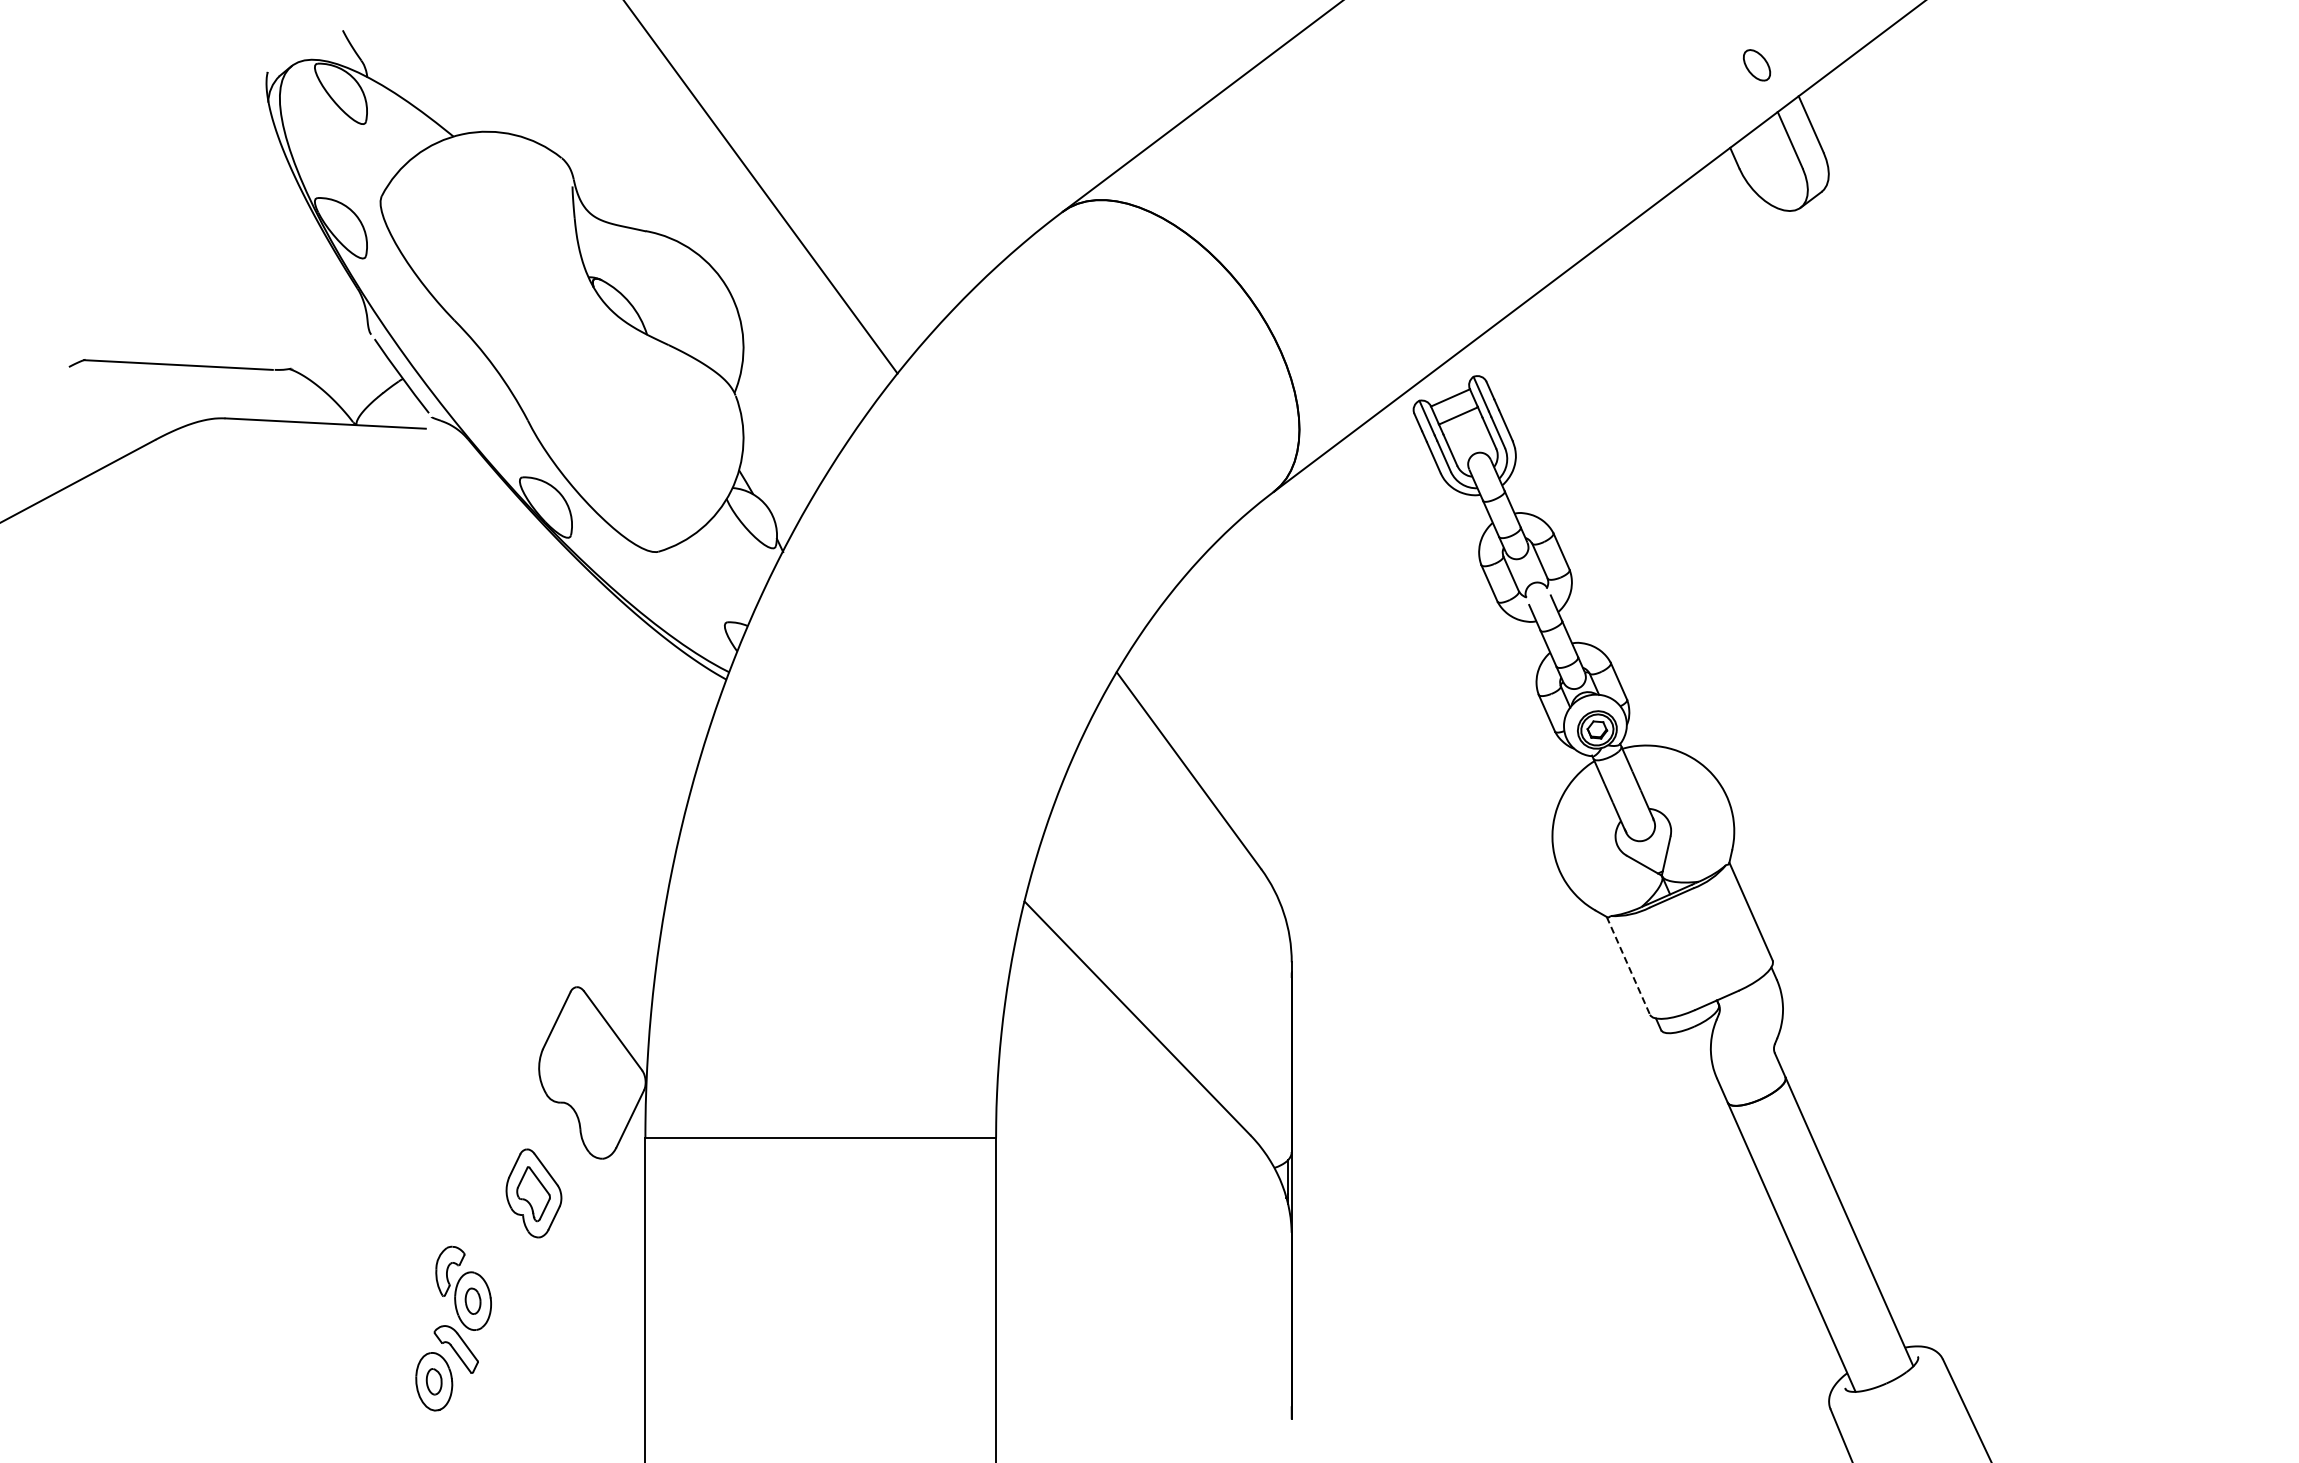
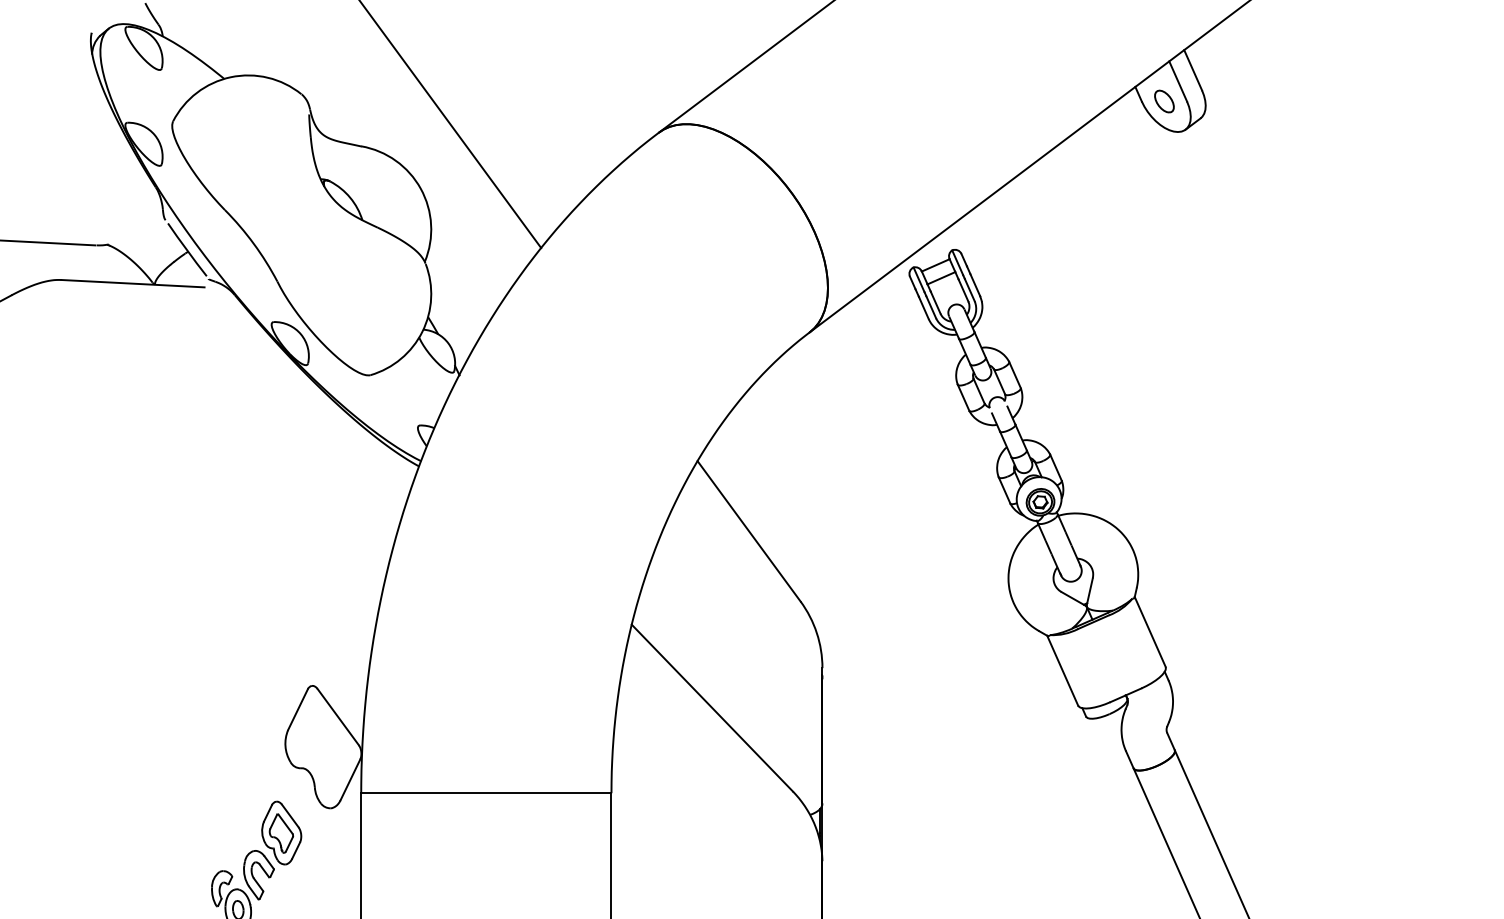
part: (1756, 65) -> (1164, 101), moved
line: (1628, 965) -> (1062, 670), dashed -> solid
part: (495, 1255) -> (254, 877), added

